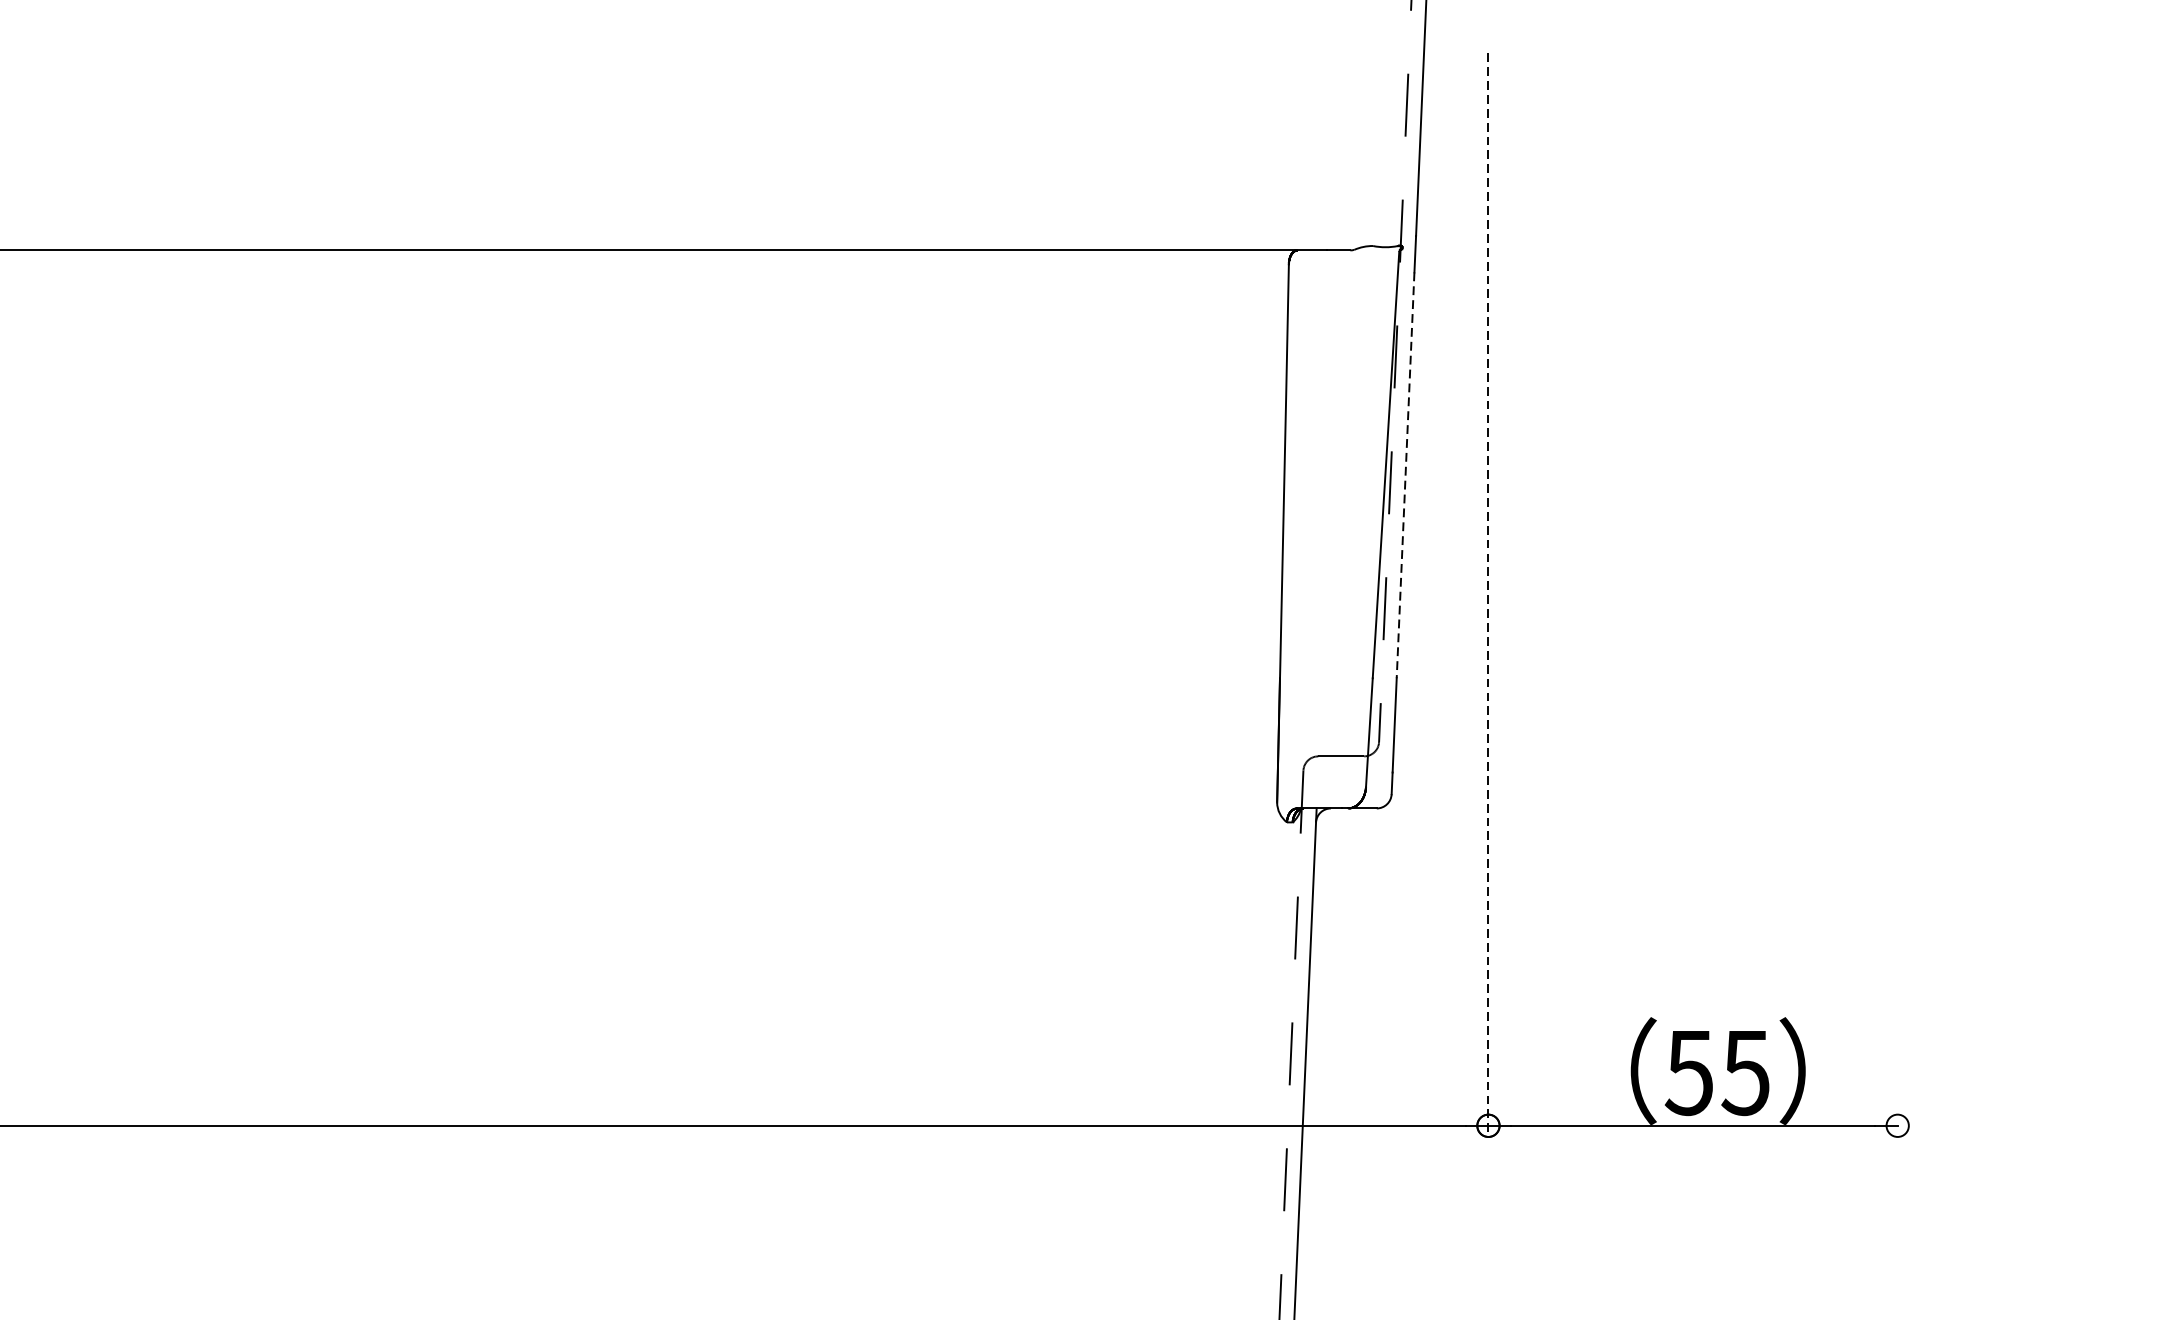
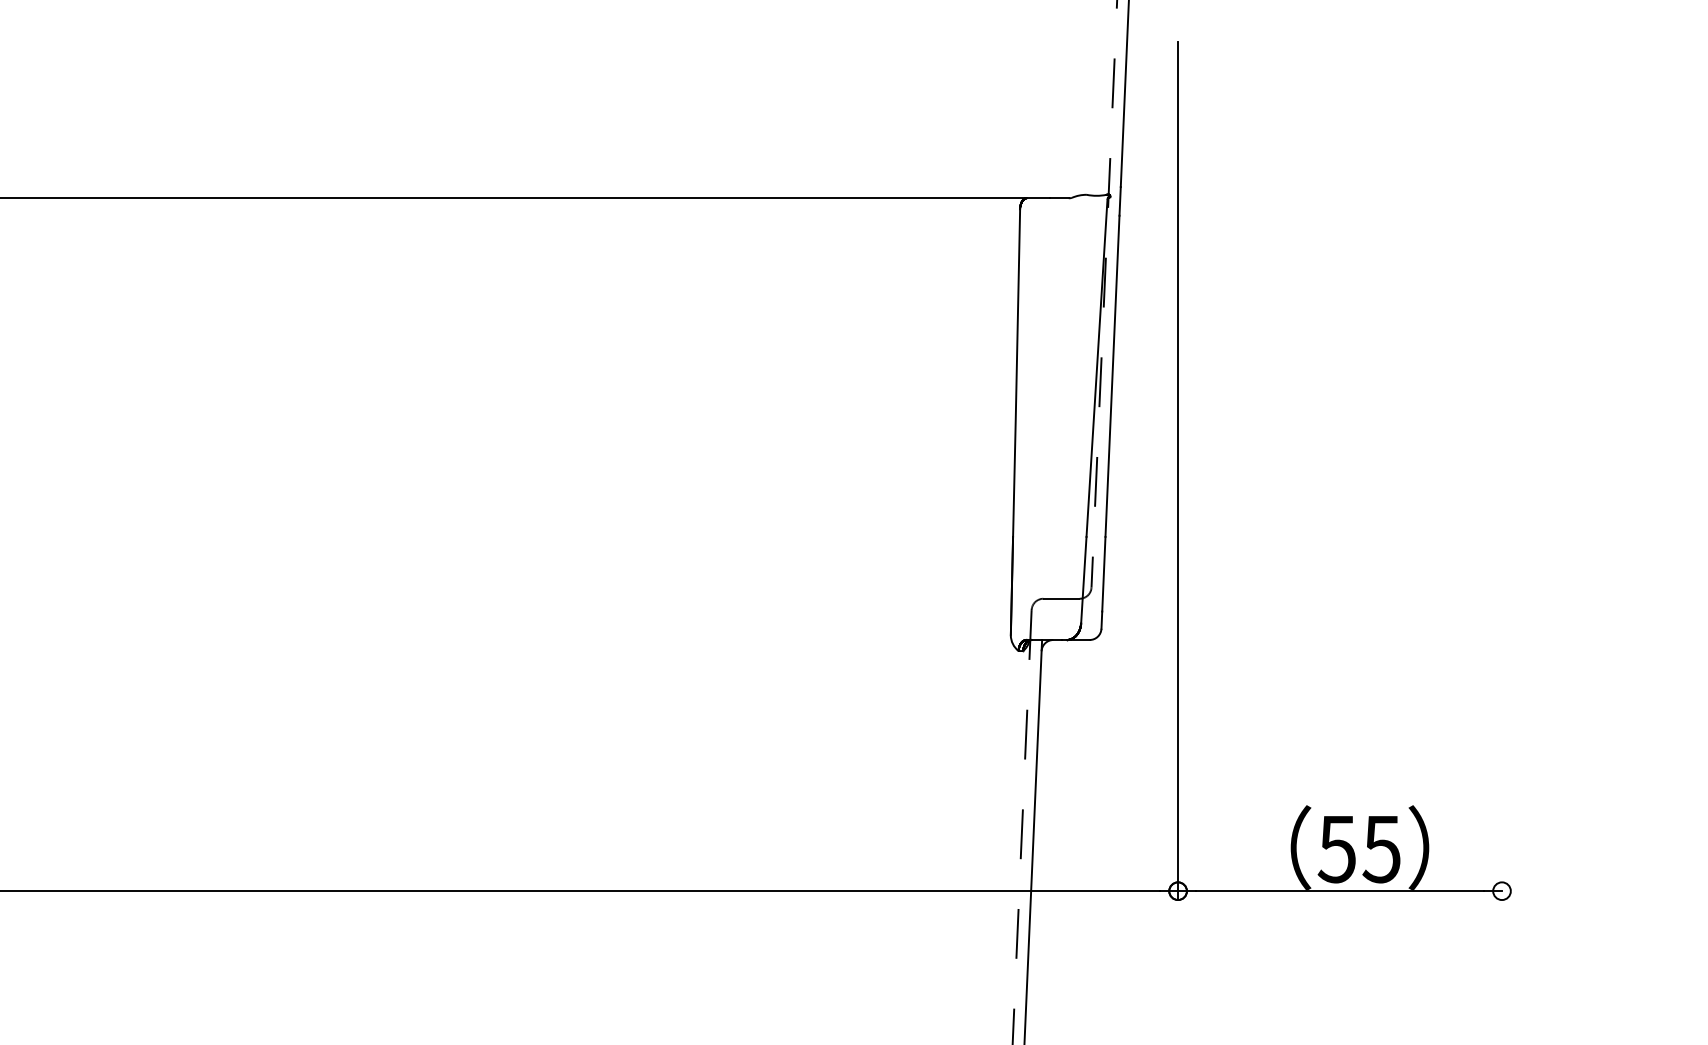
line: (1405, 475) -> (1112, 376), dashed -> solid
line: (1488, 595) -> (1178, 471), dashed -> solid

